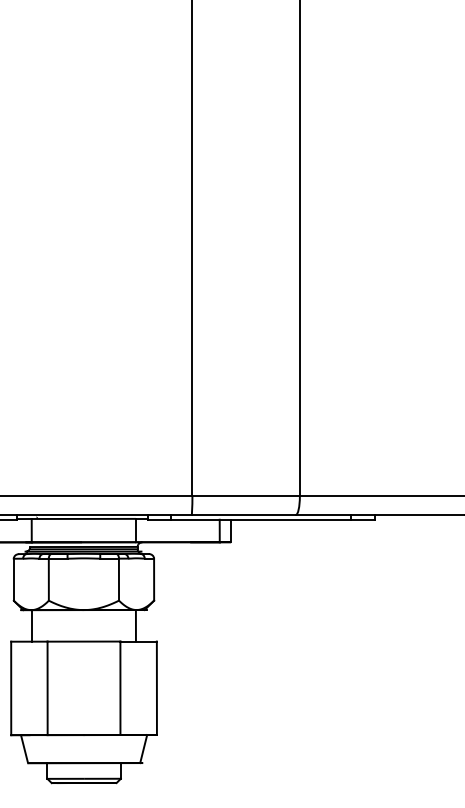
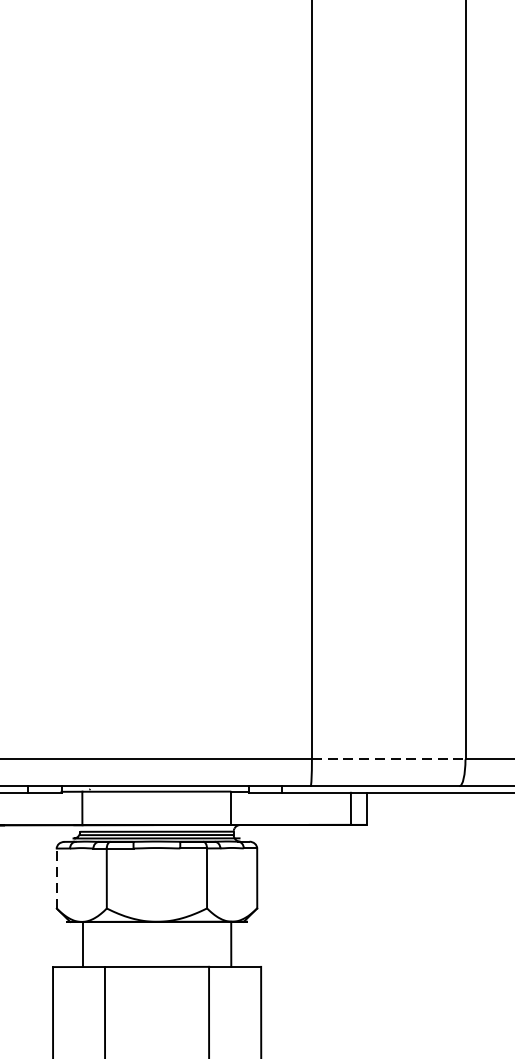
line: (246, 496) -> (389, 759), solid -> dashed
line: (13, 579) -> (56, 878), solid -> dashed

